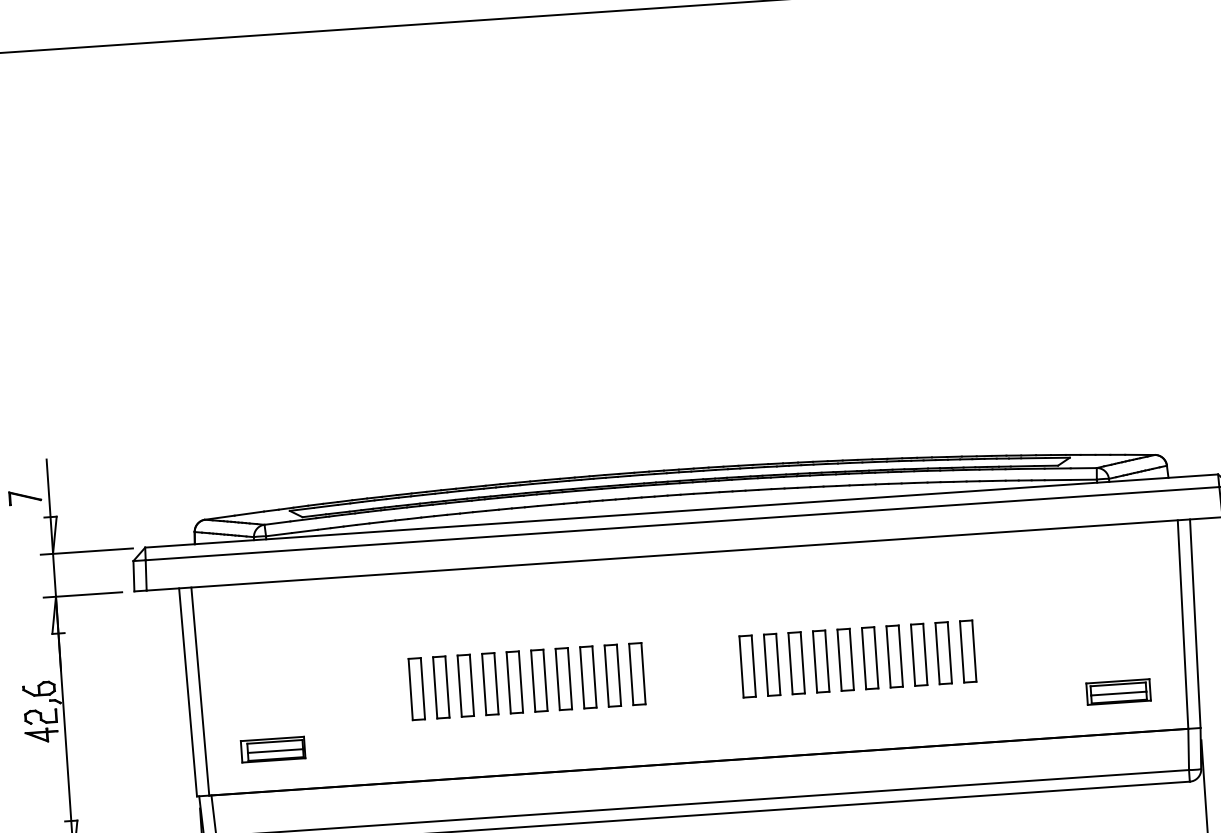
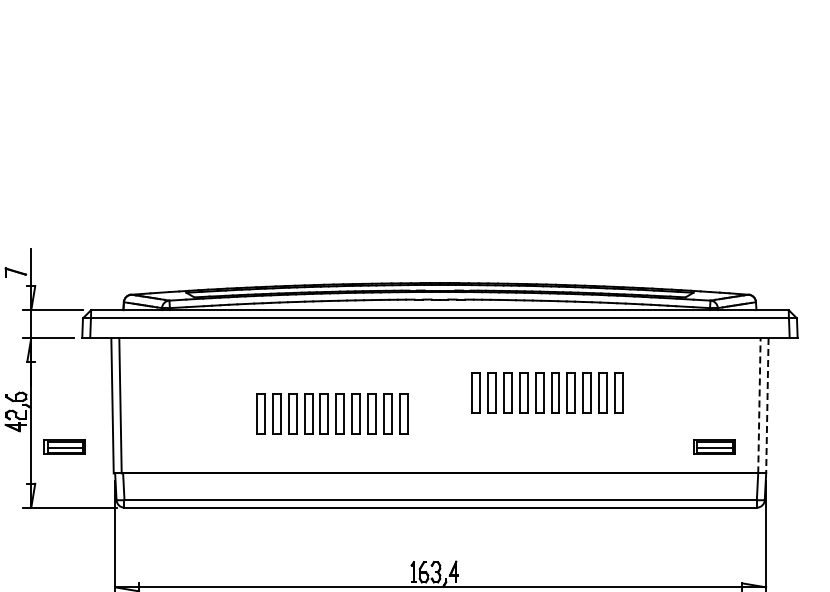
line: (1195, 623) -> (767, 405), solid -> dashed
line: (1183, 624) -> (759, 405), solid -> dashed
part: (857, 658) -> (547, 392), moved
part: (273, 749) -> (64, 446), moved

